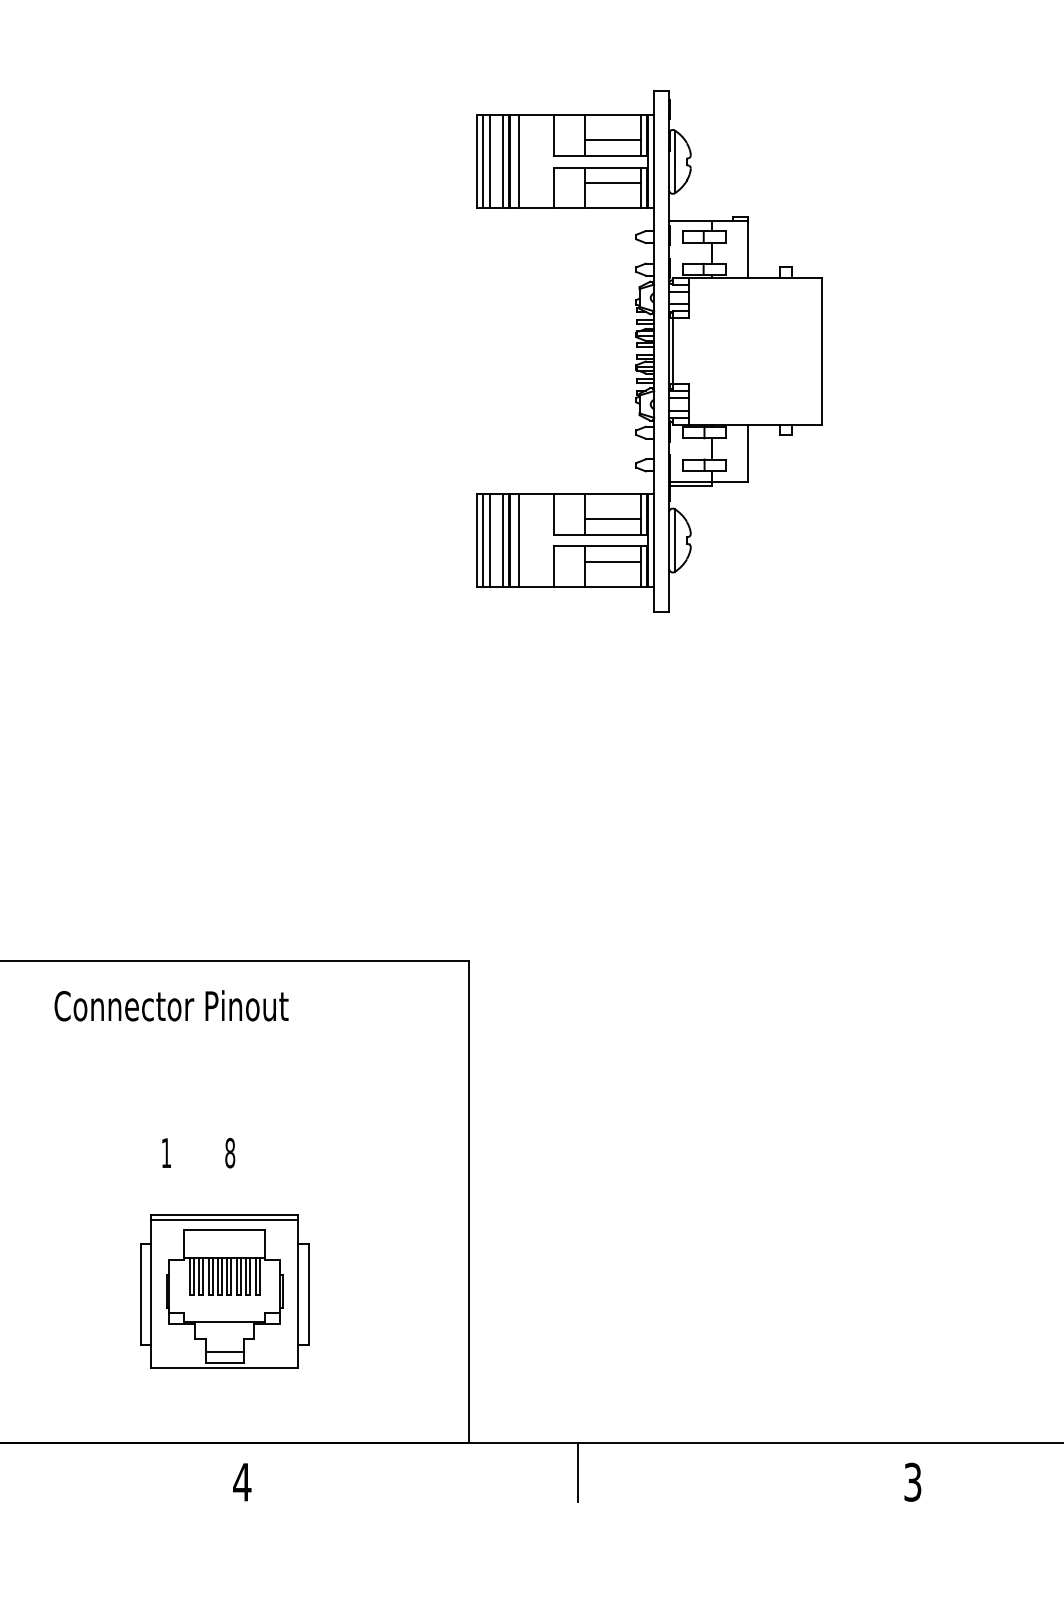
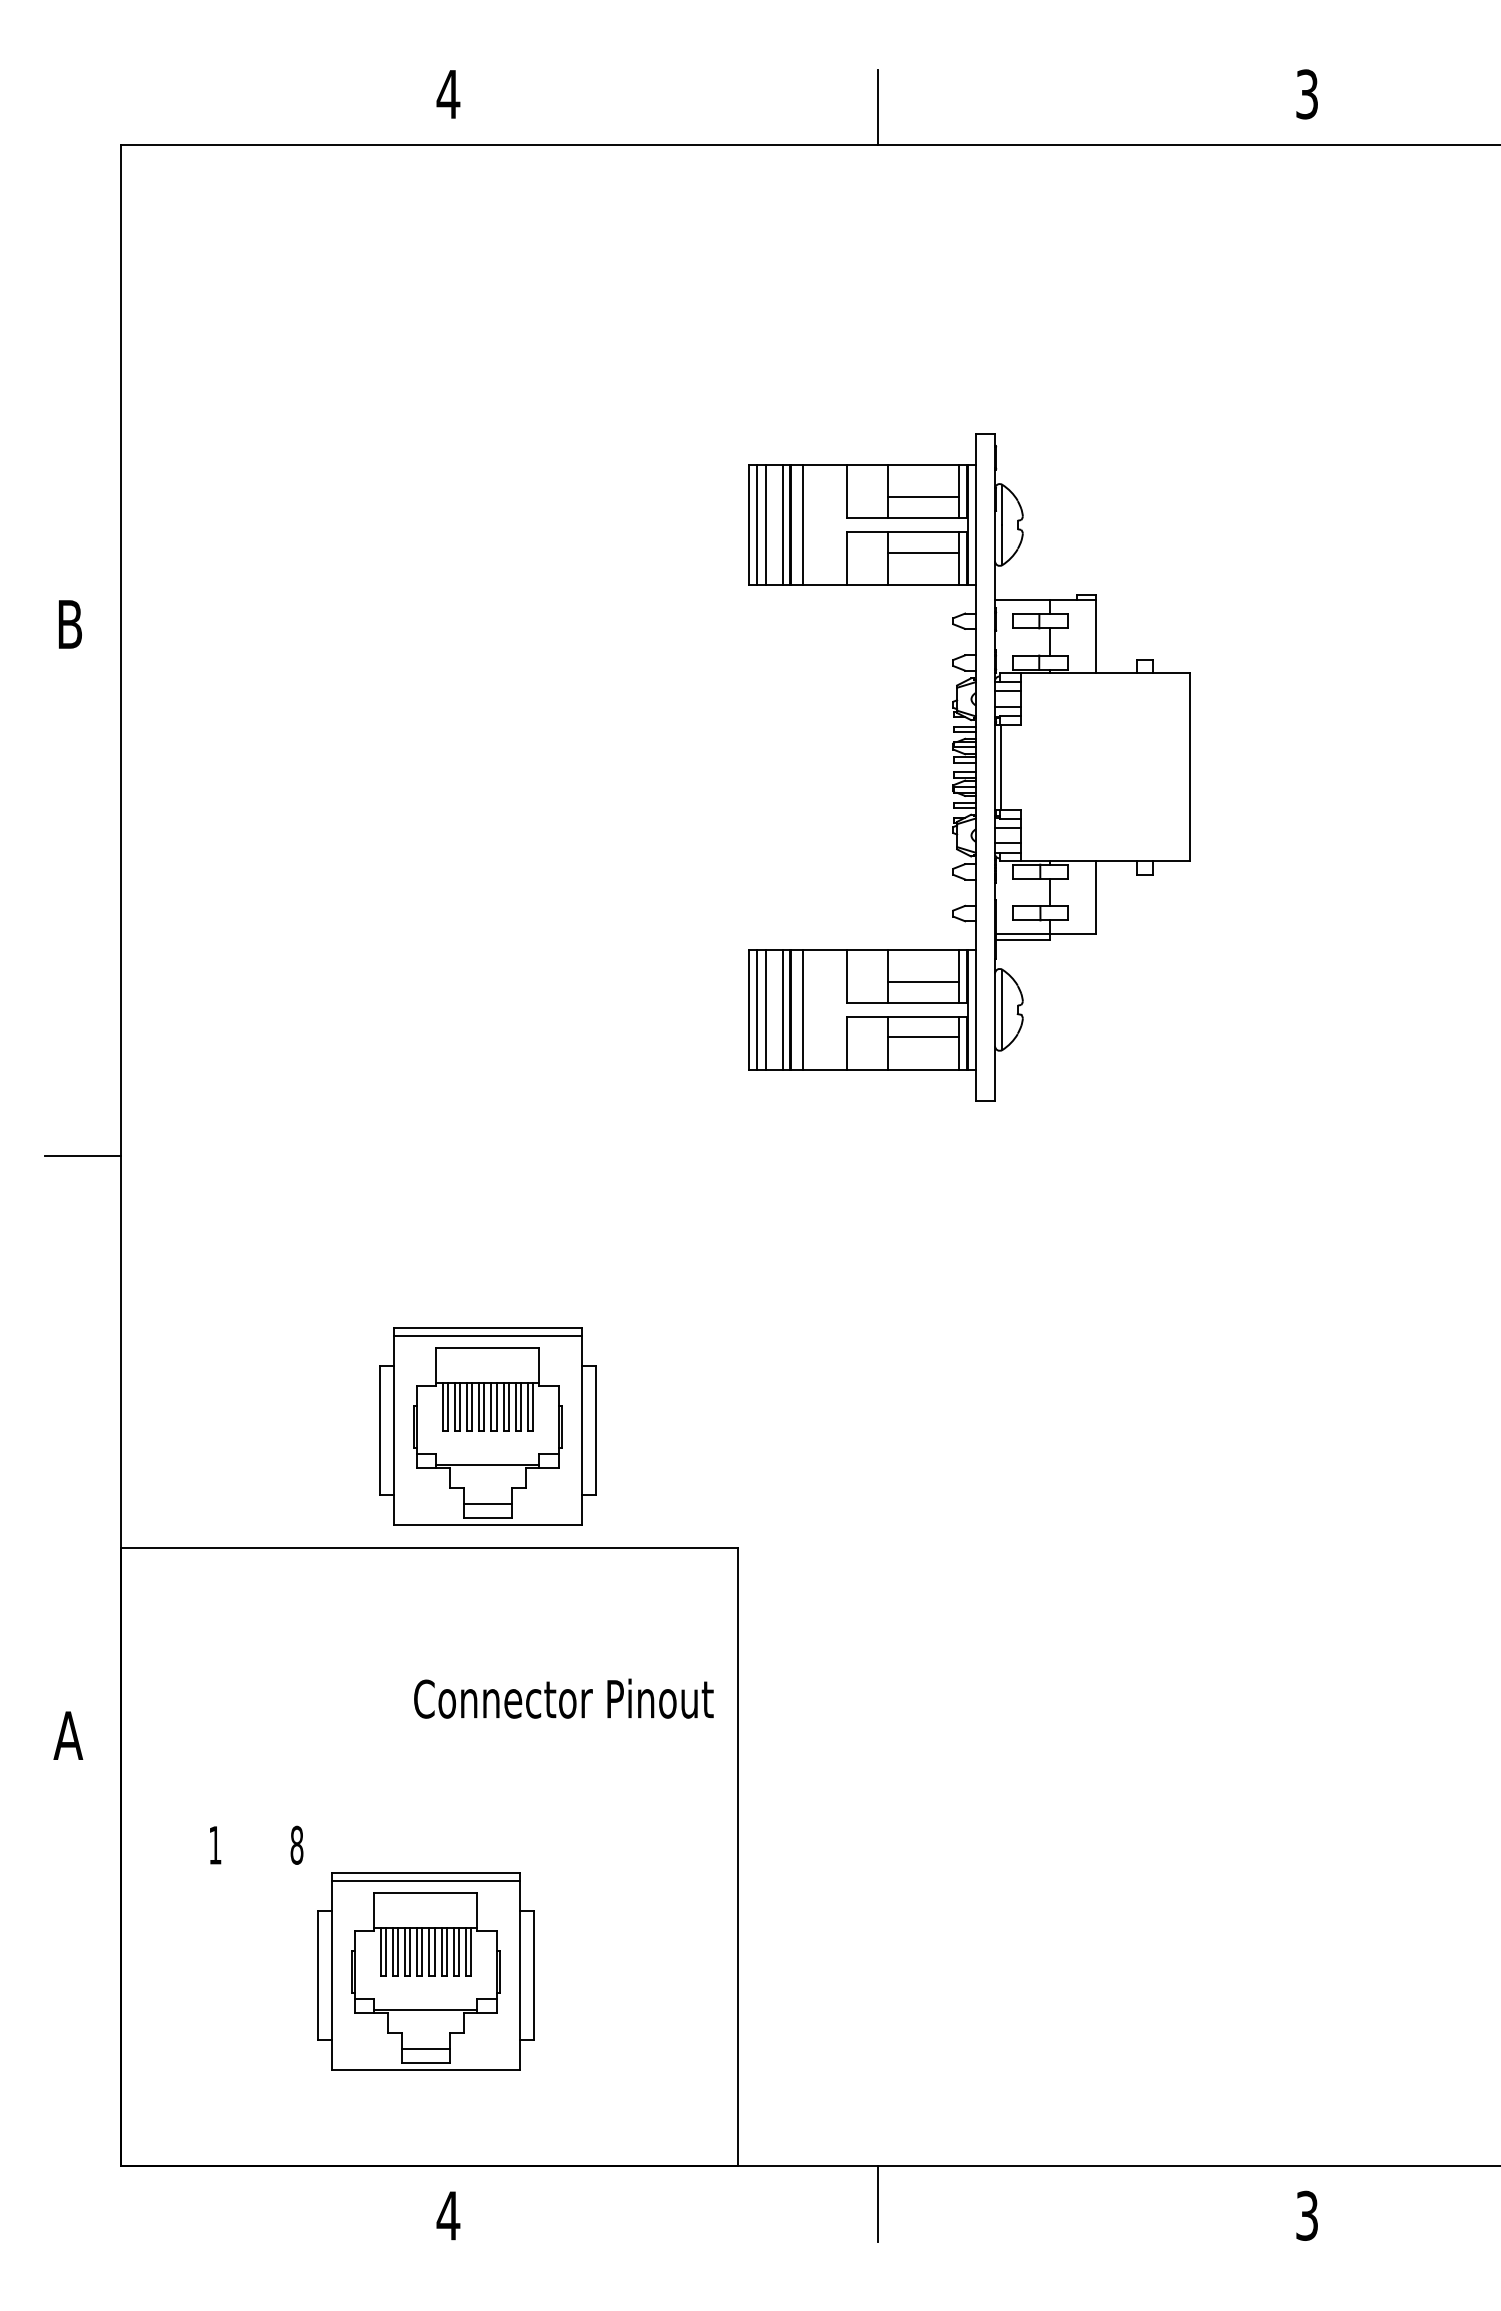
part: (272, 865) -> (487, 1426), added
text: (171, 1005) -> (563, 1698), moved
text: (198, 1152) -> (256, 1844), moved

